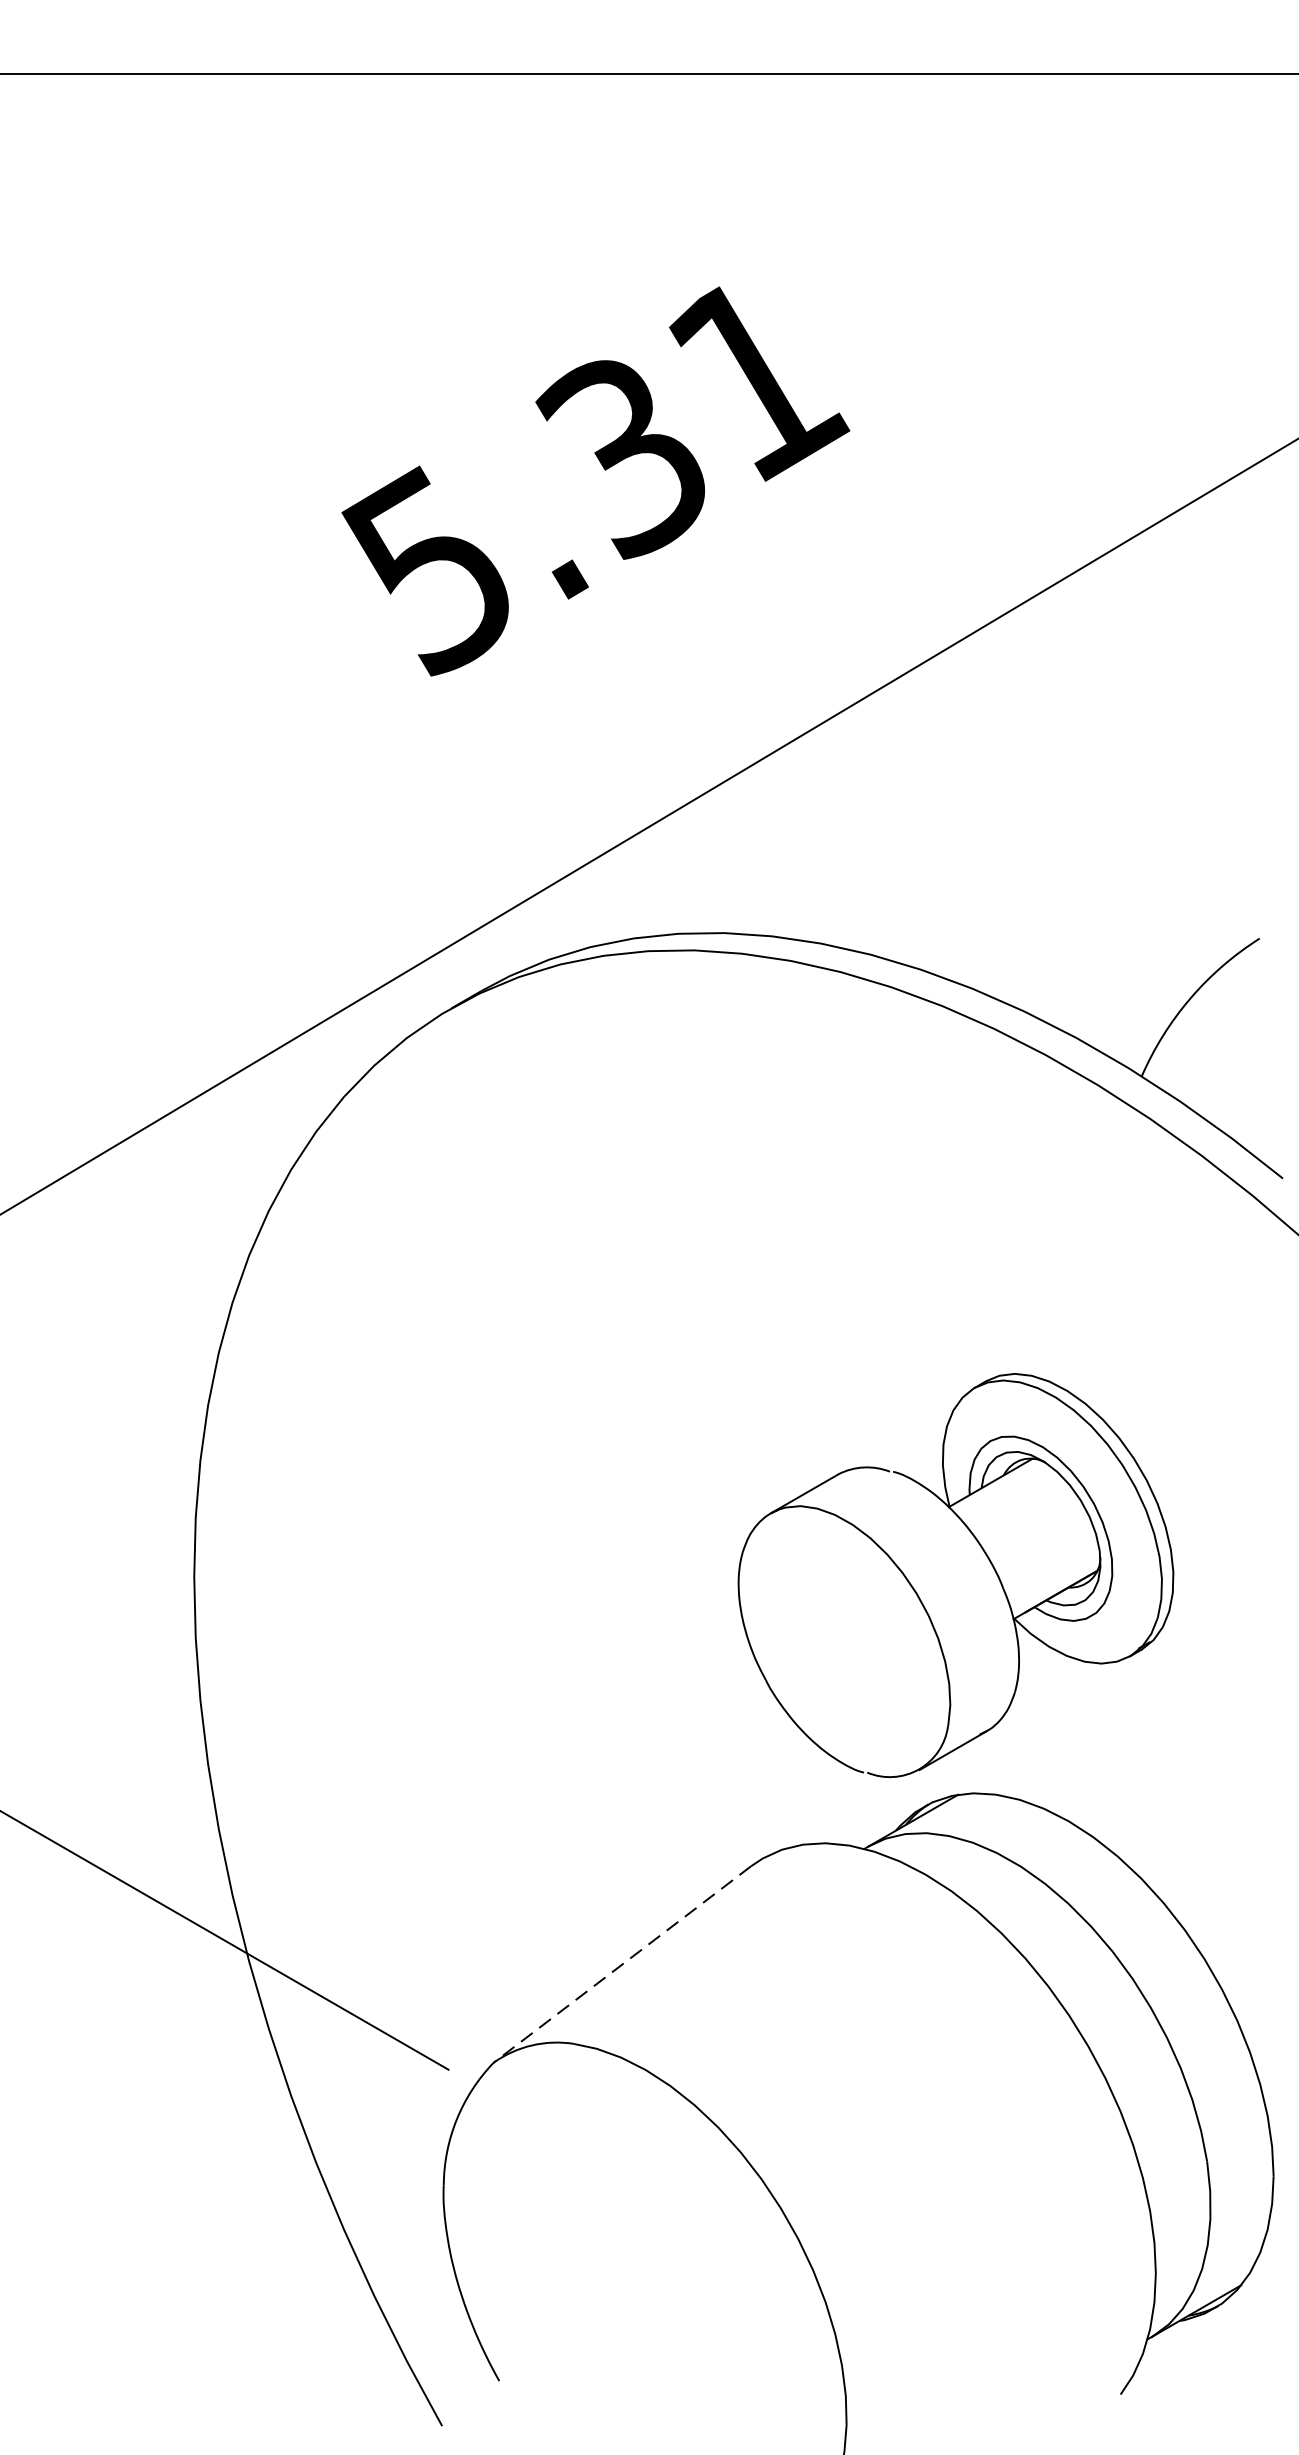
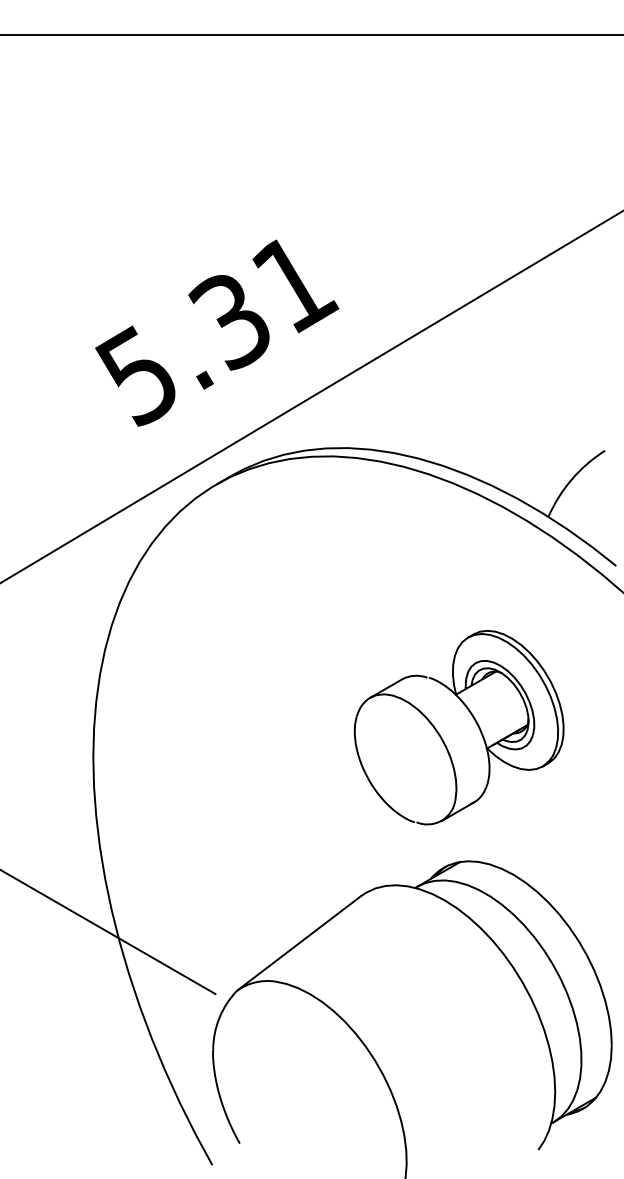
text: (596, 480) -> (217, 332), moved
part: (985, 1558) -> (473, 719), moved
line: (621, 1964) -> (298, 943), dashed -> solid

